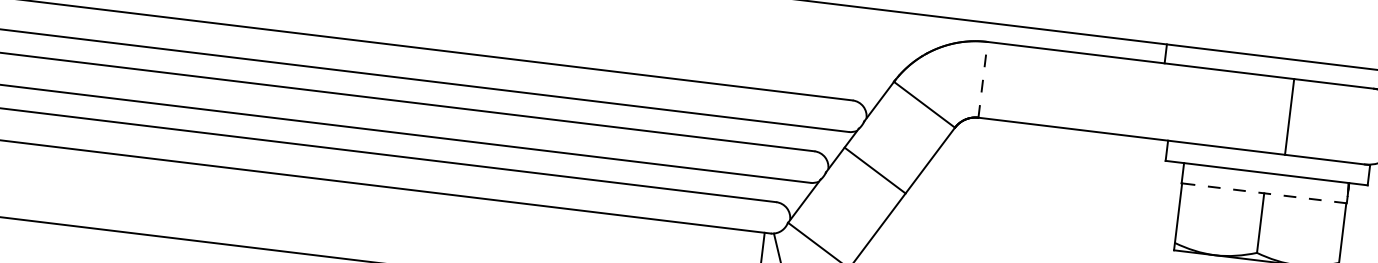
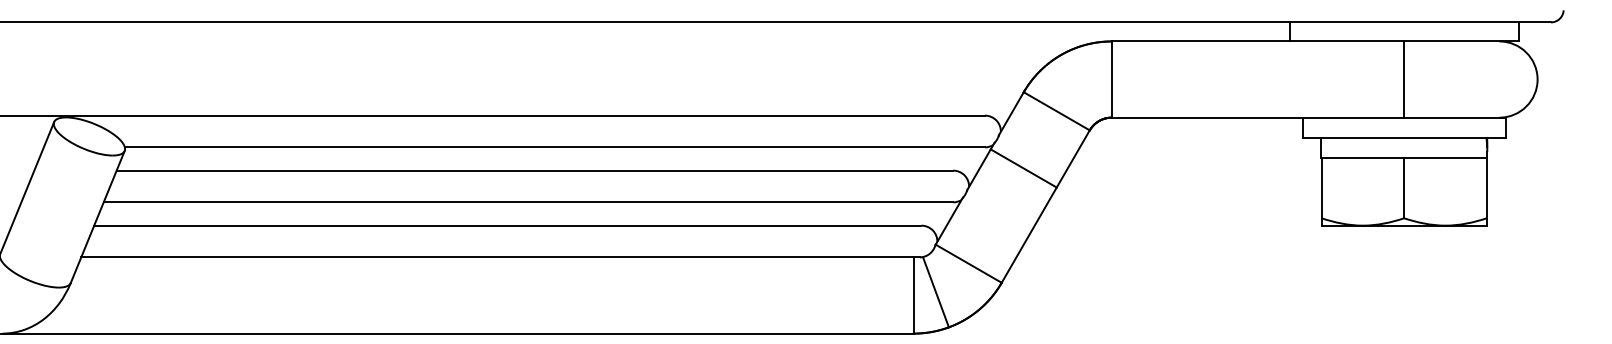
line: (982, 79) -> (1111, 79), dashed -> solid
line: (1289, 116) -> (1404, 79), moved
line: (874, 170) -> (1023, 168), moved
line: (1264, 193) -> (1404, 158), dashed -> solid

